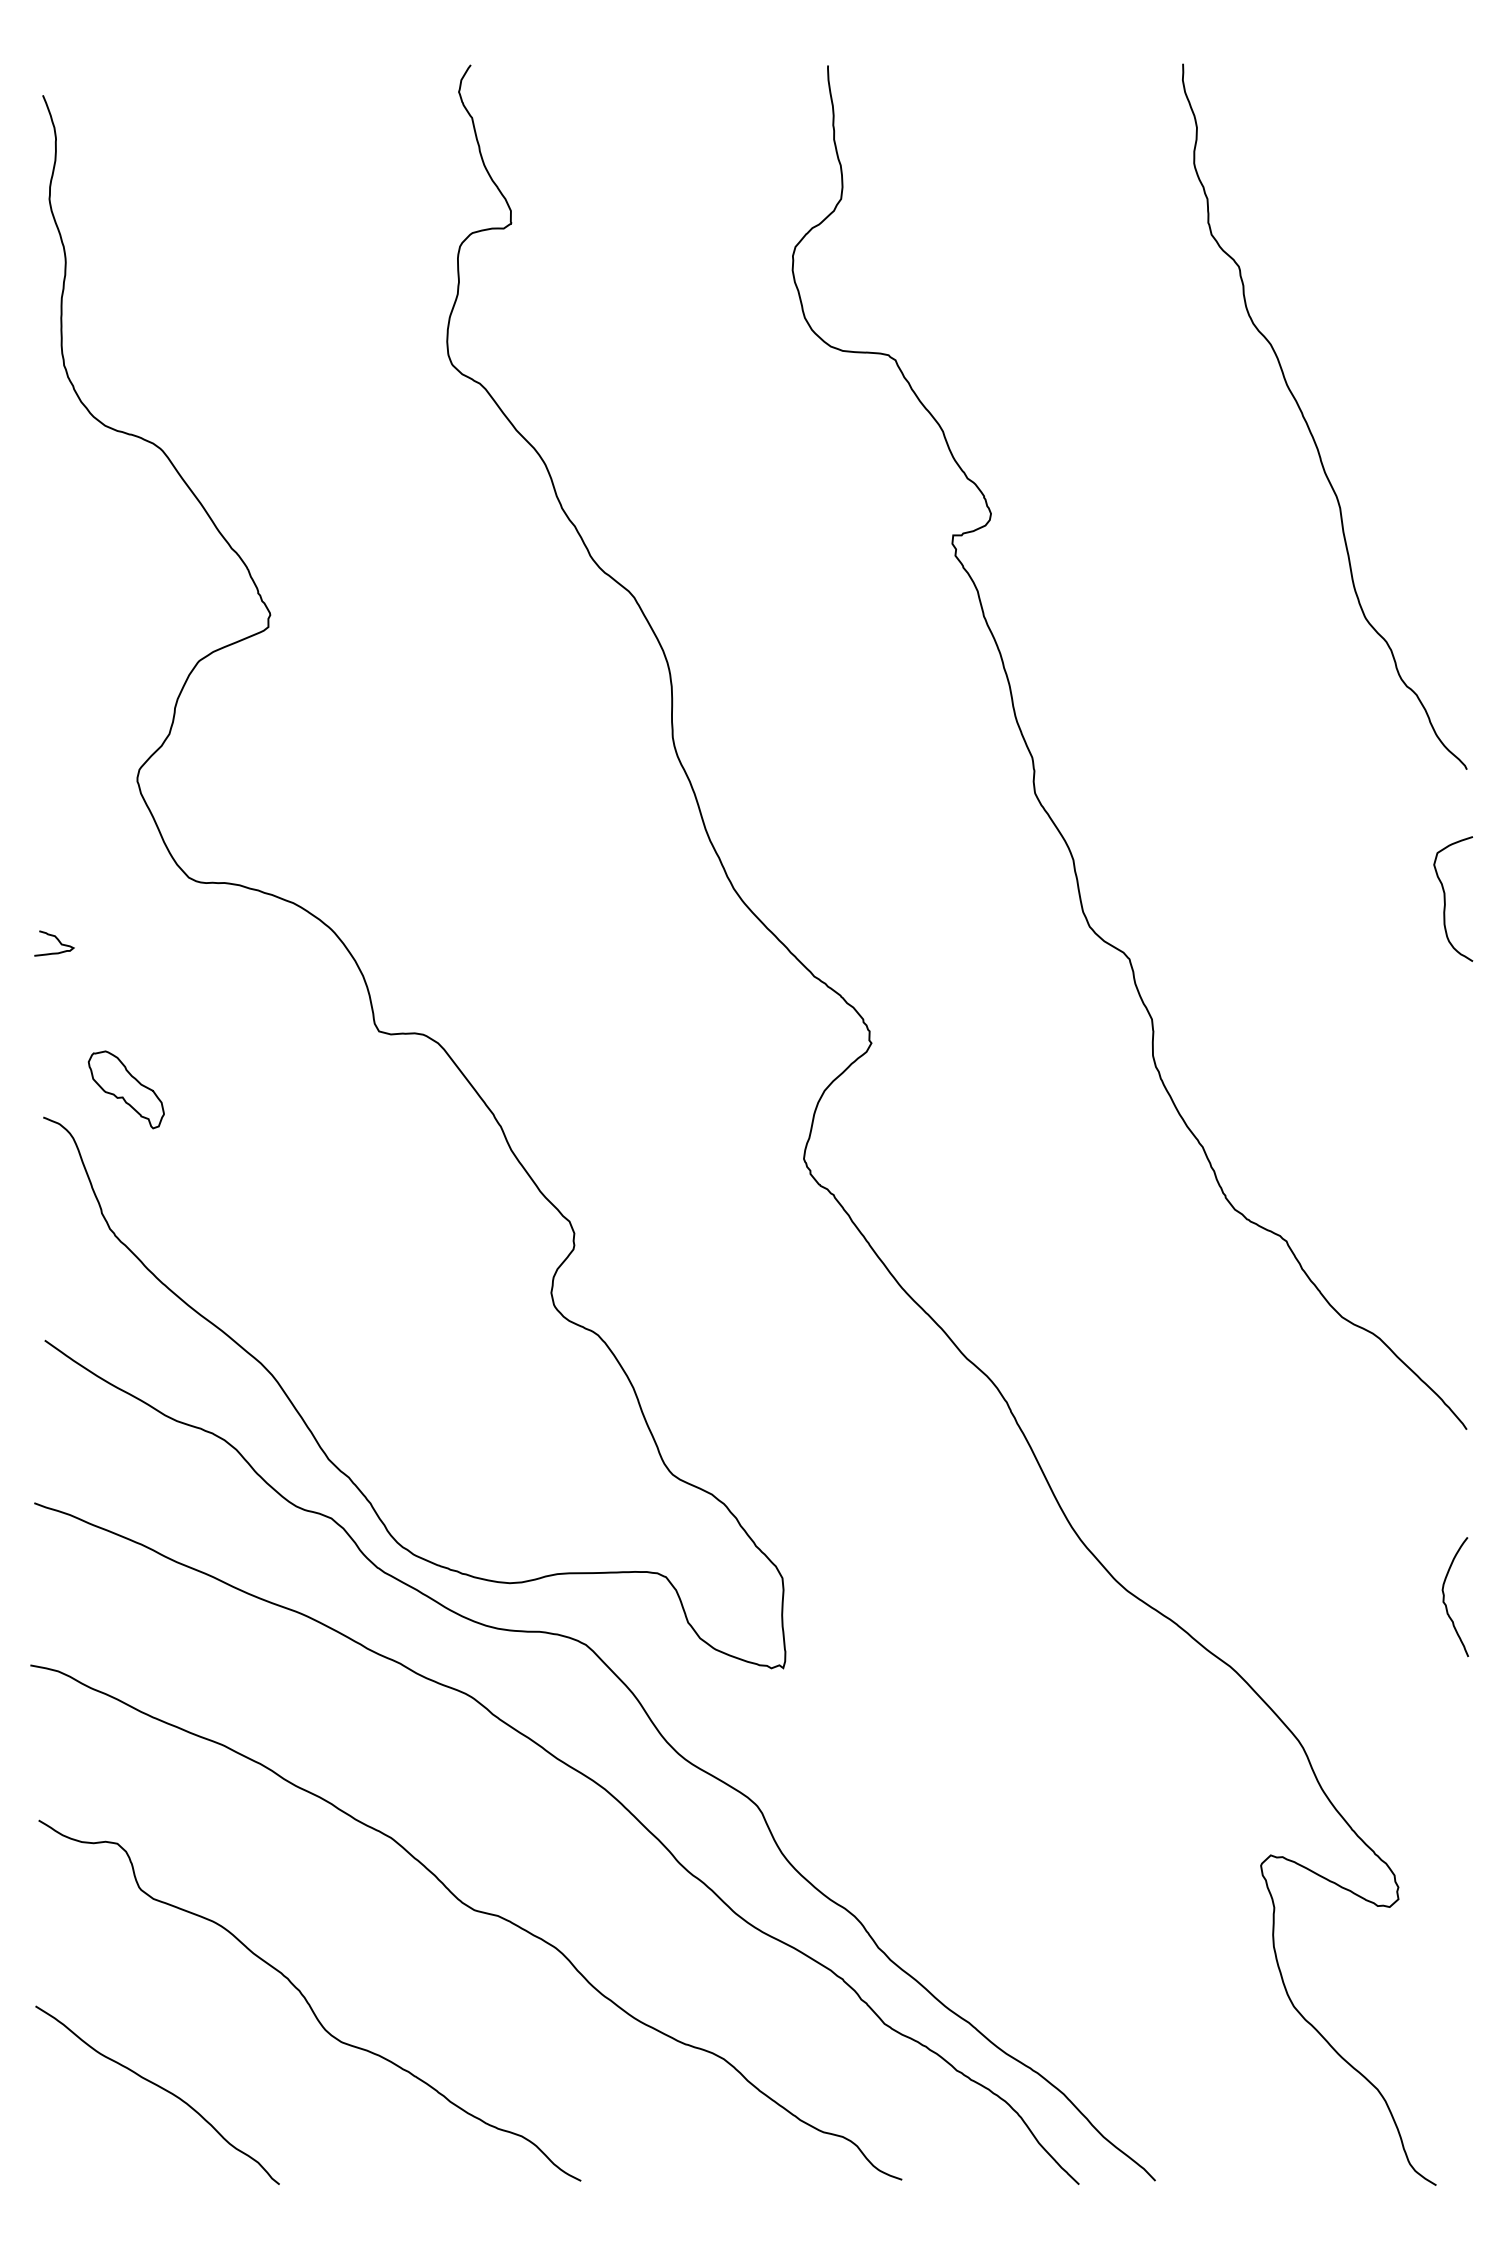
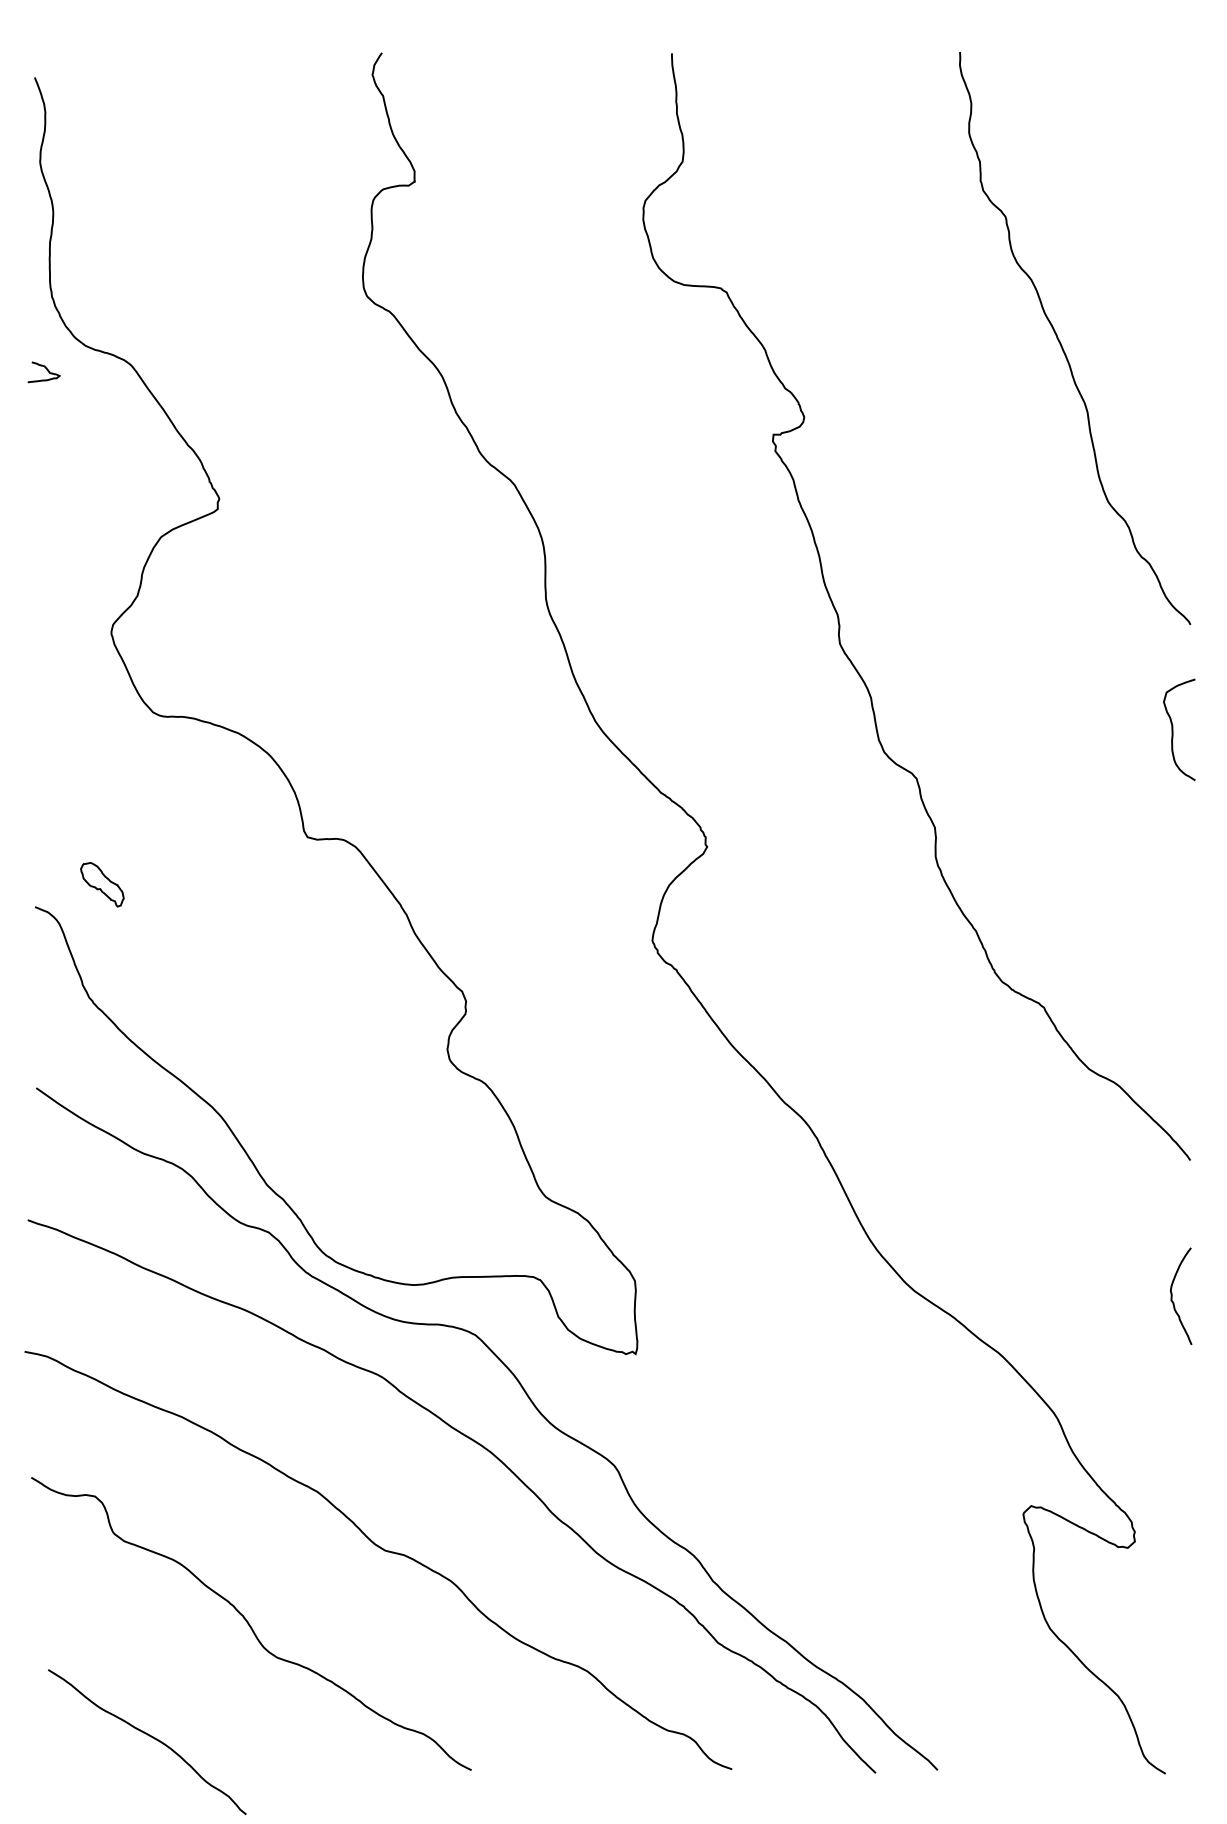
curve: (57, 940) -> (46, 369), moved
part: (125, 1089) -> (101, 884), size x0.7
curve: (160, 2088) -> (149, 1736), moved

